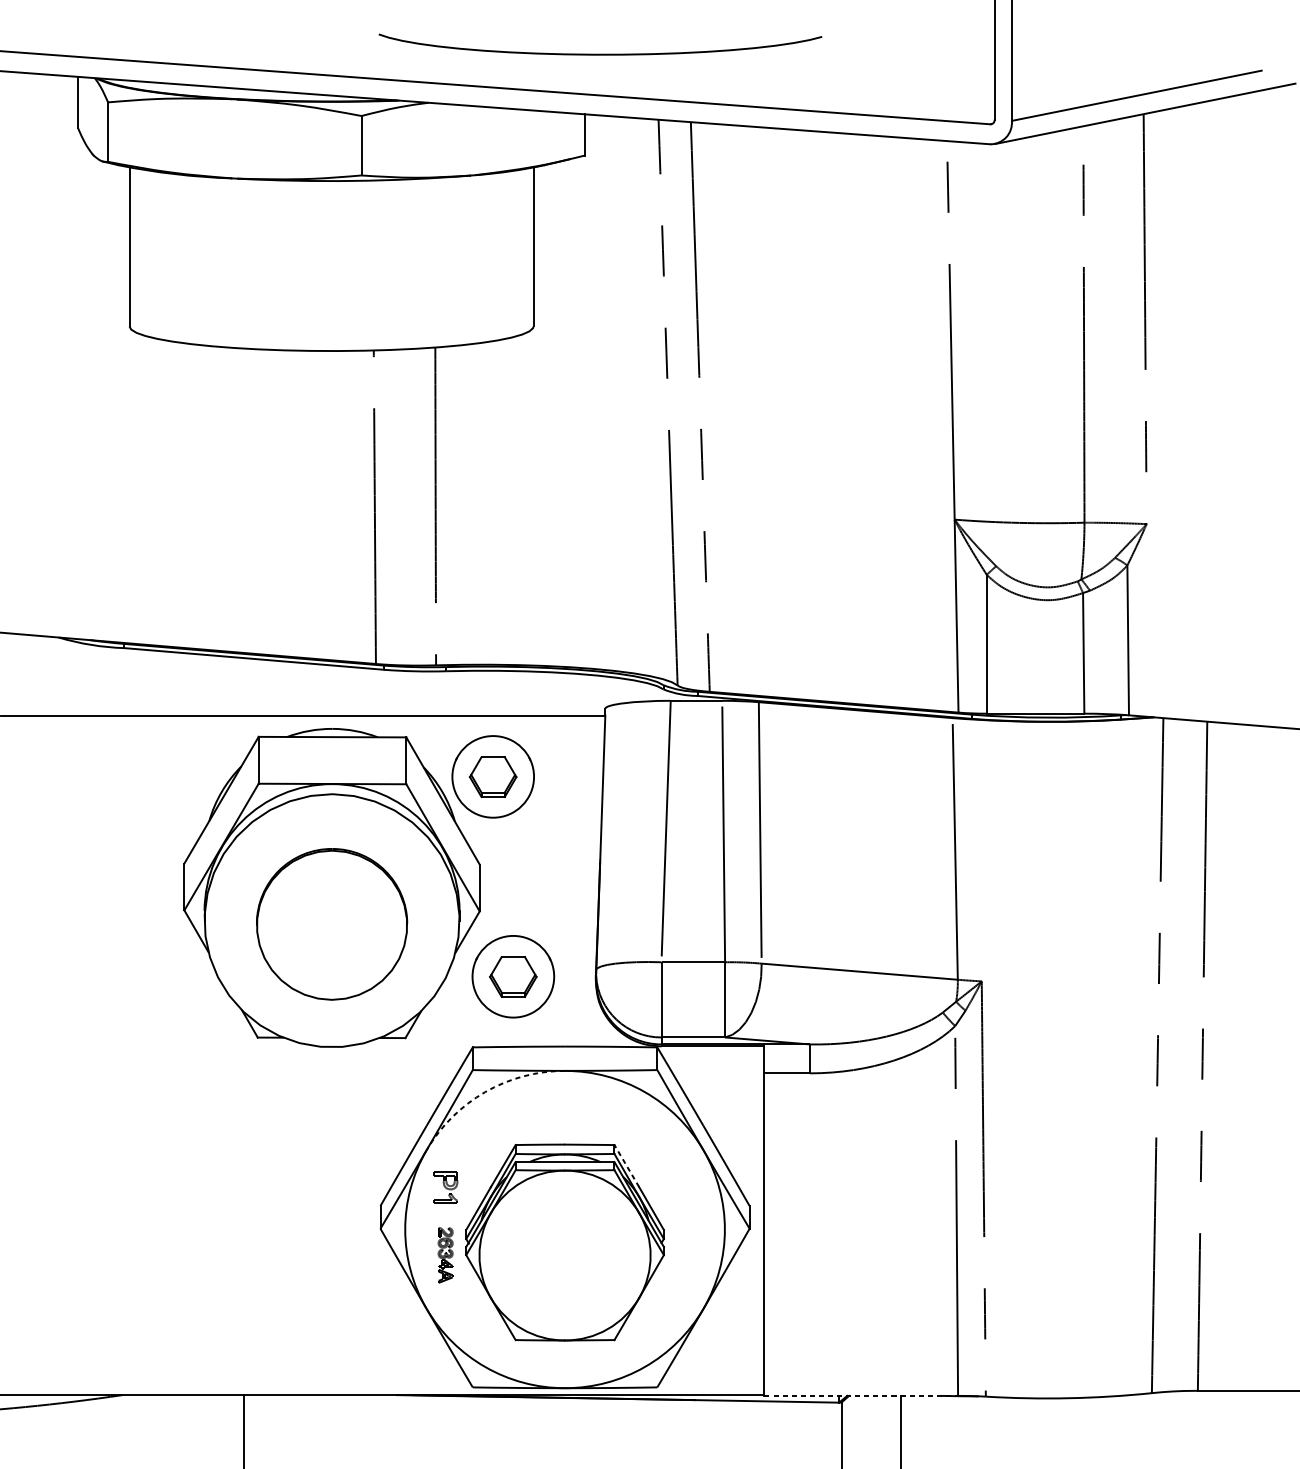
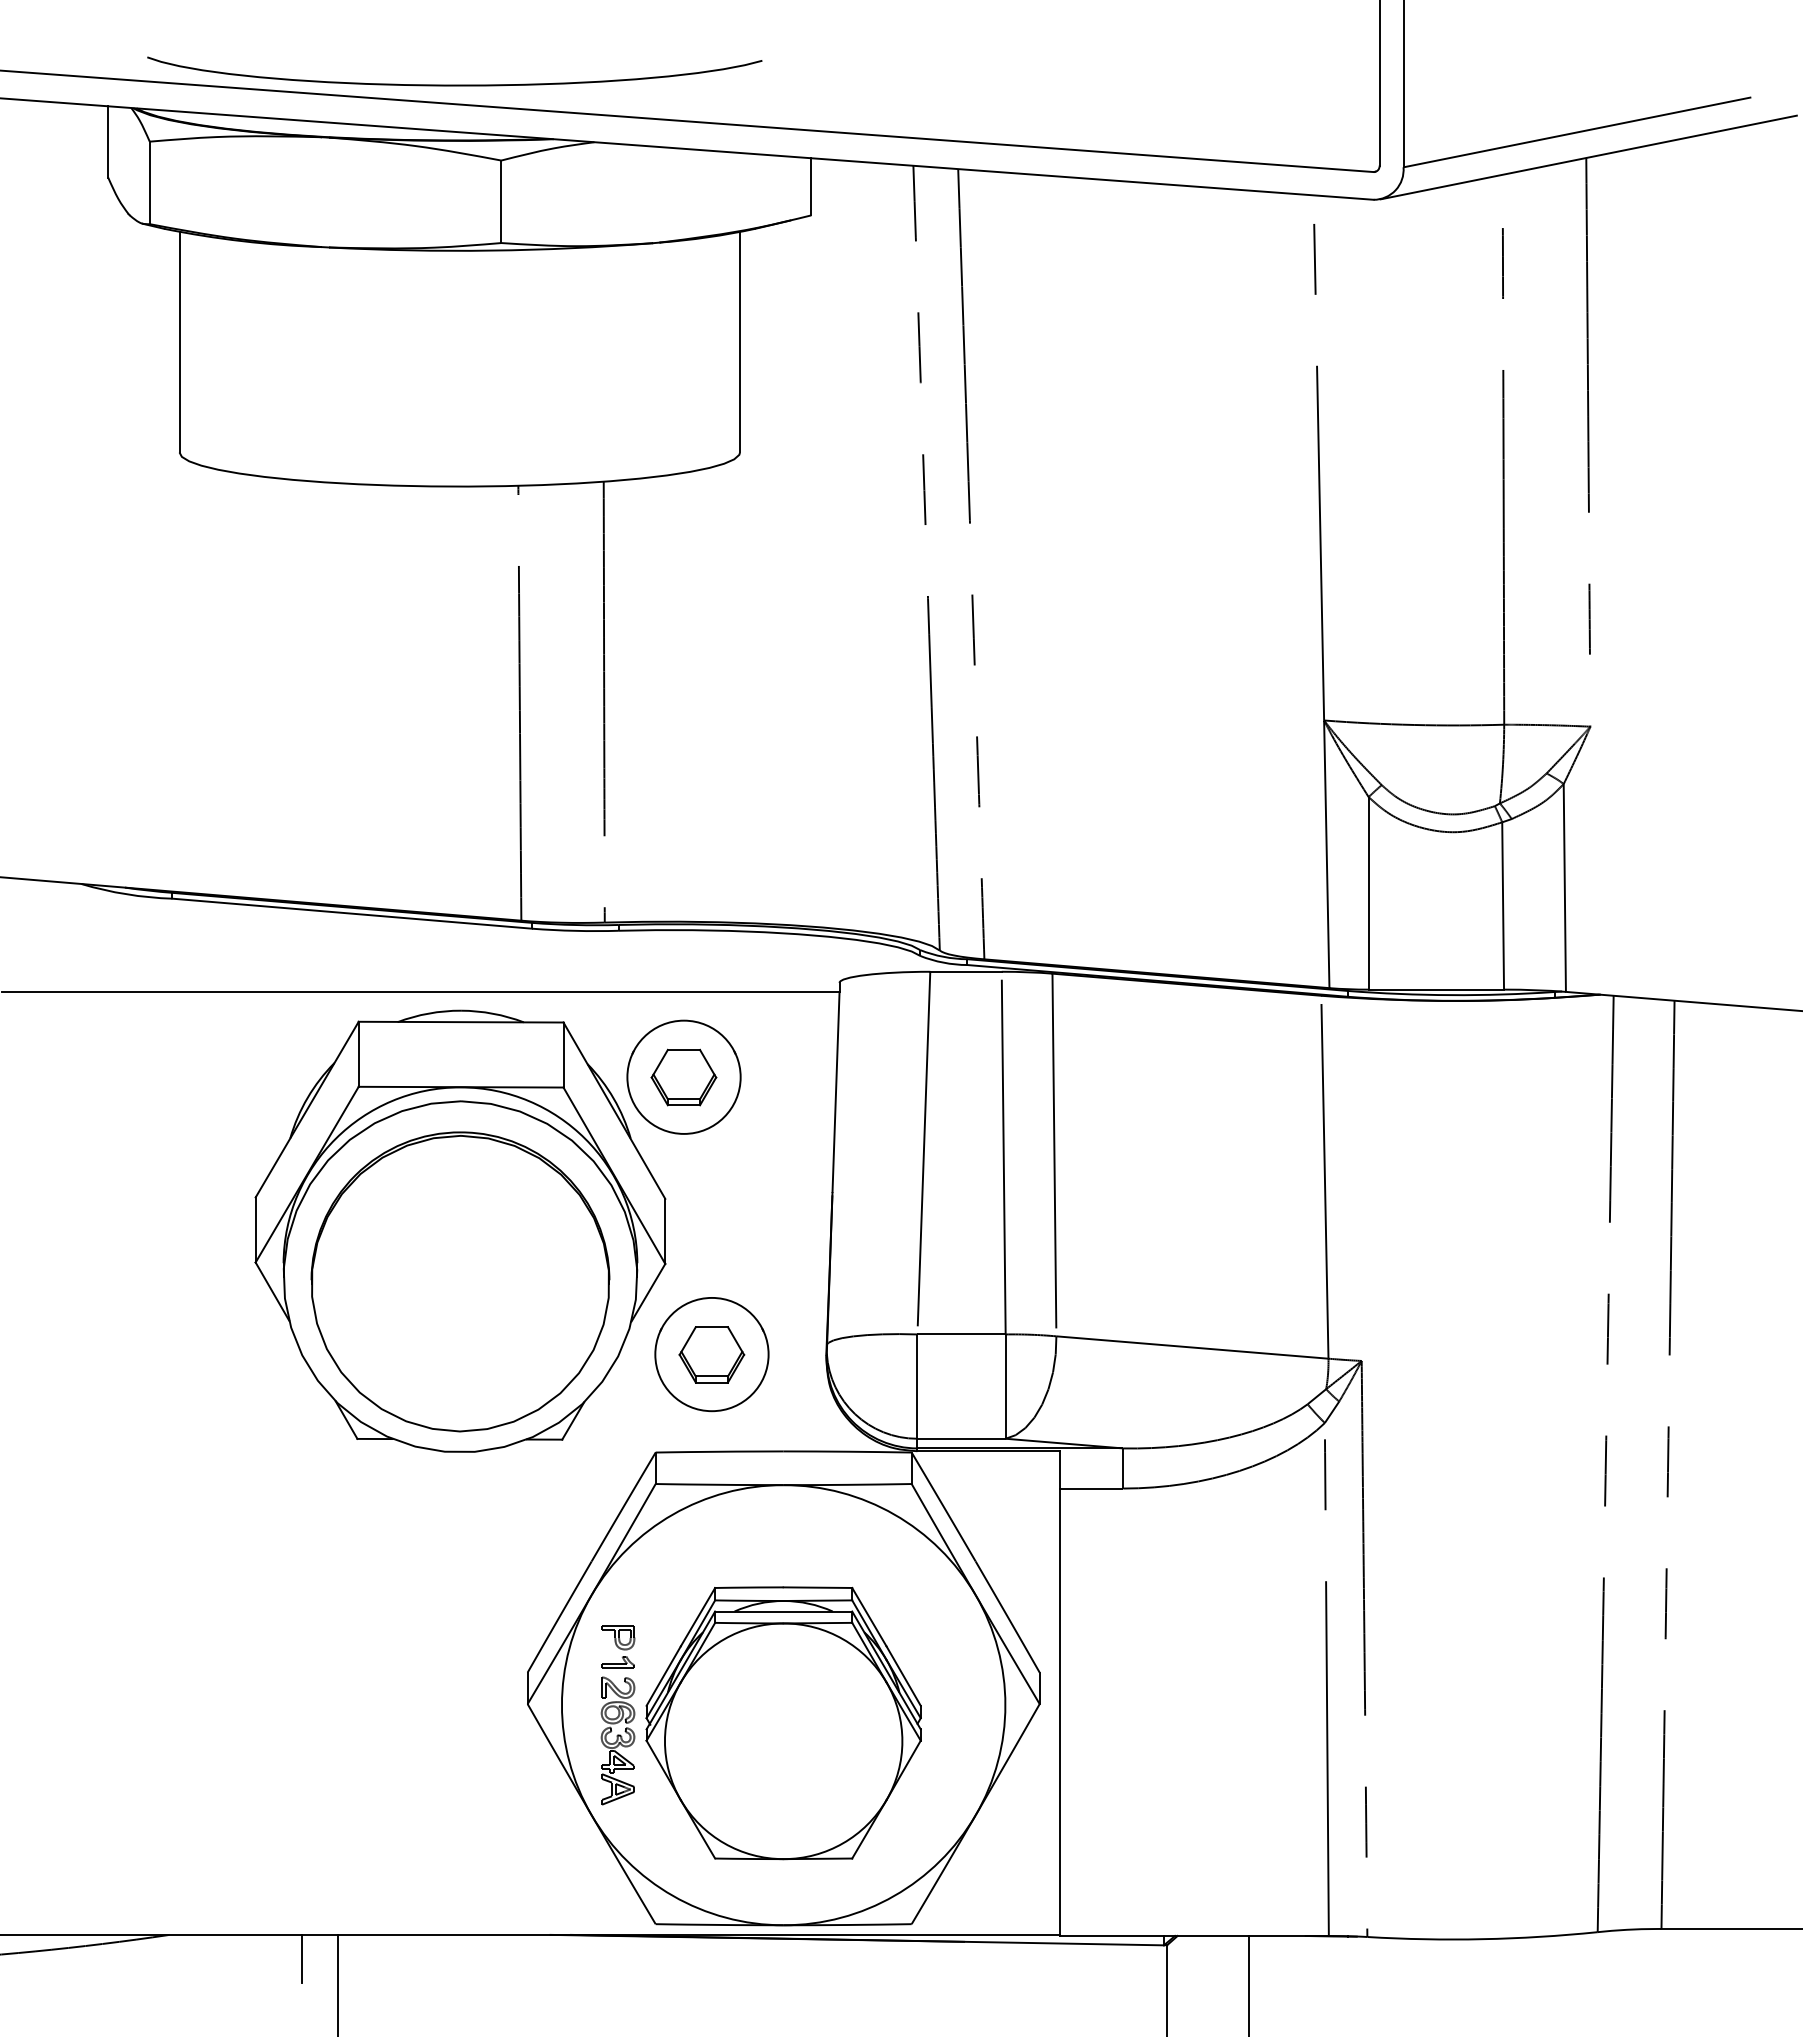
curve: (600, 53) -> (454, 84), moved
part: (332, 924) -> (460, 1281), size x1.43
arc: (484, 1092) -> (672, 1514), dashed -> solid
line: (626, 1166) -> (869, 1617), dashed -> solid
part: (445, 1254) -> (617, 1740), size x1.67
line: (861, 1395) -> (1195, 1935), dashed -> solid
line: (217, 1412) -> (301, 1958), added

